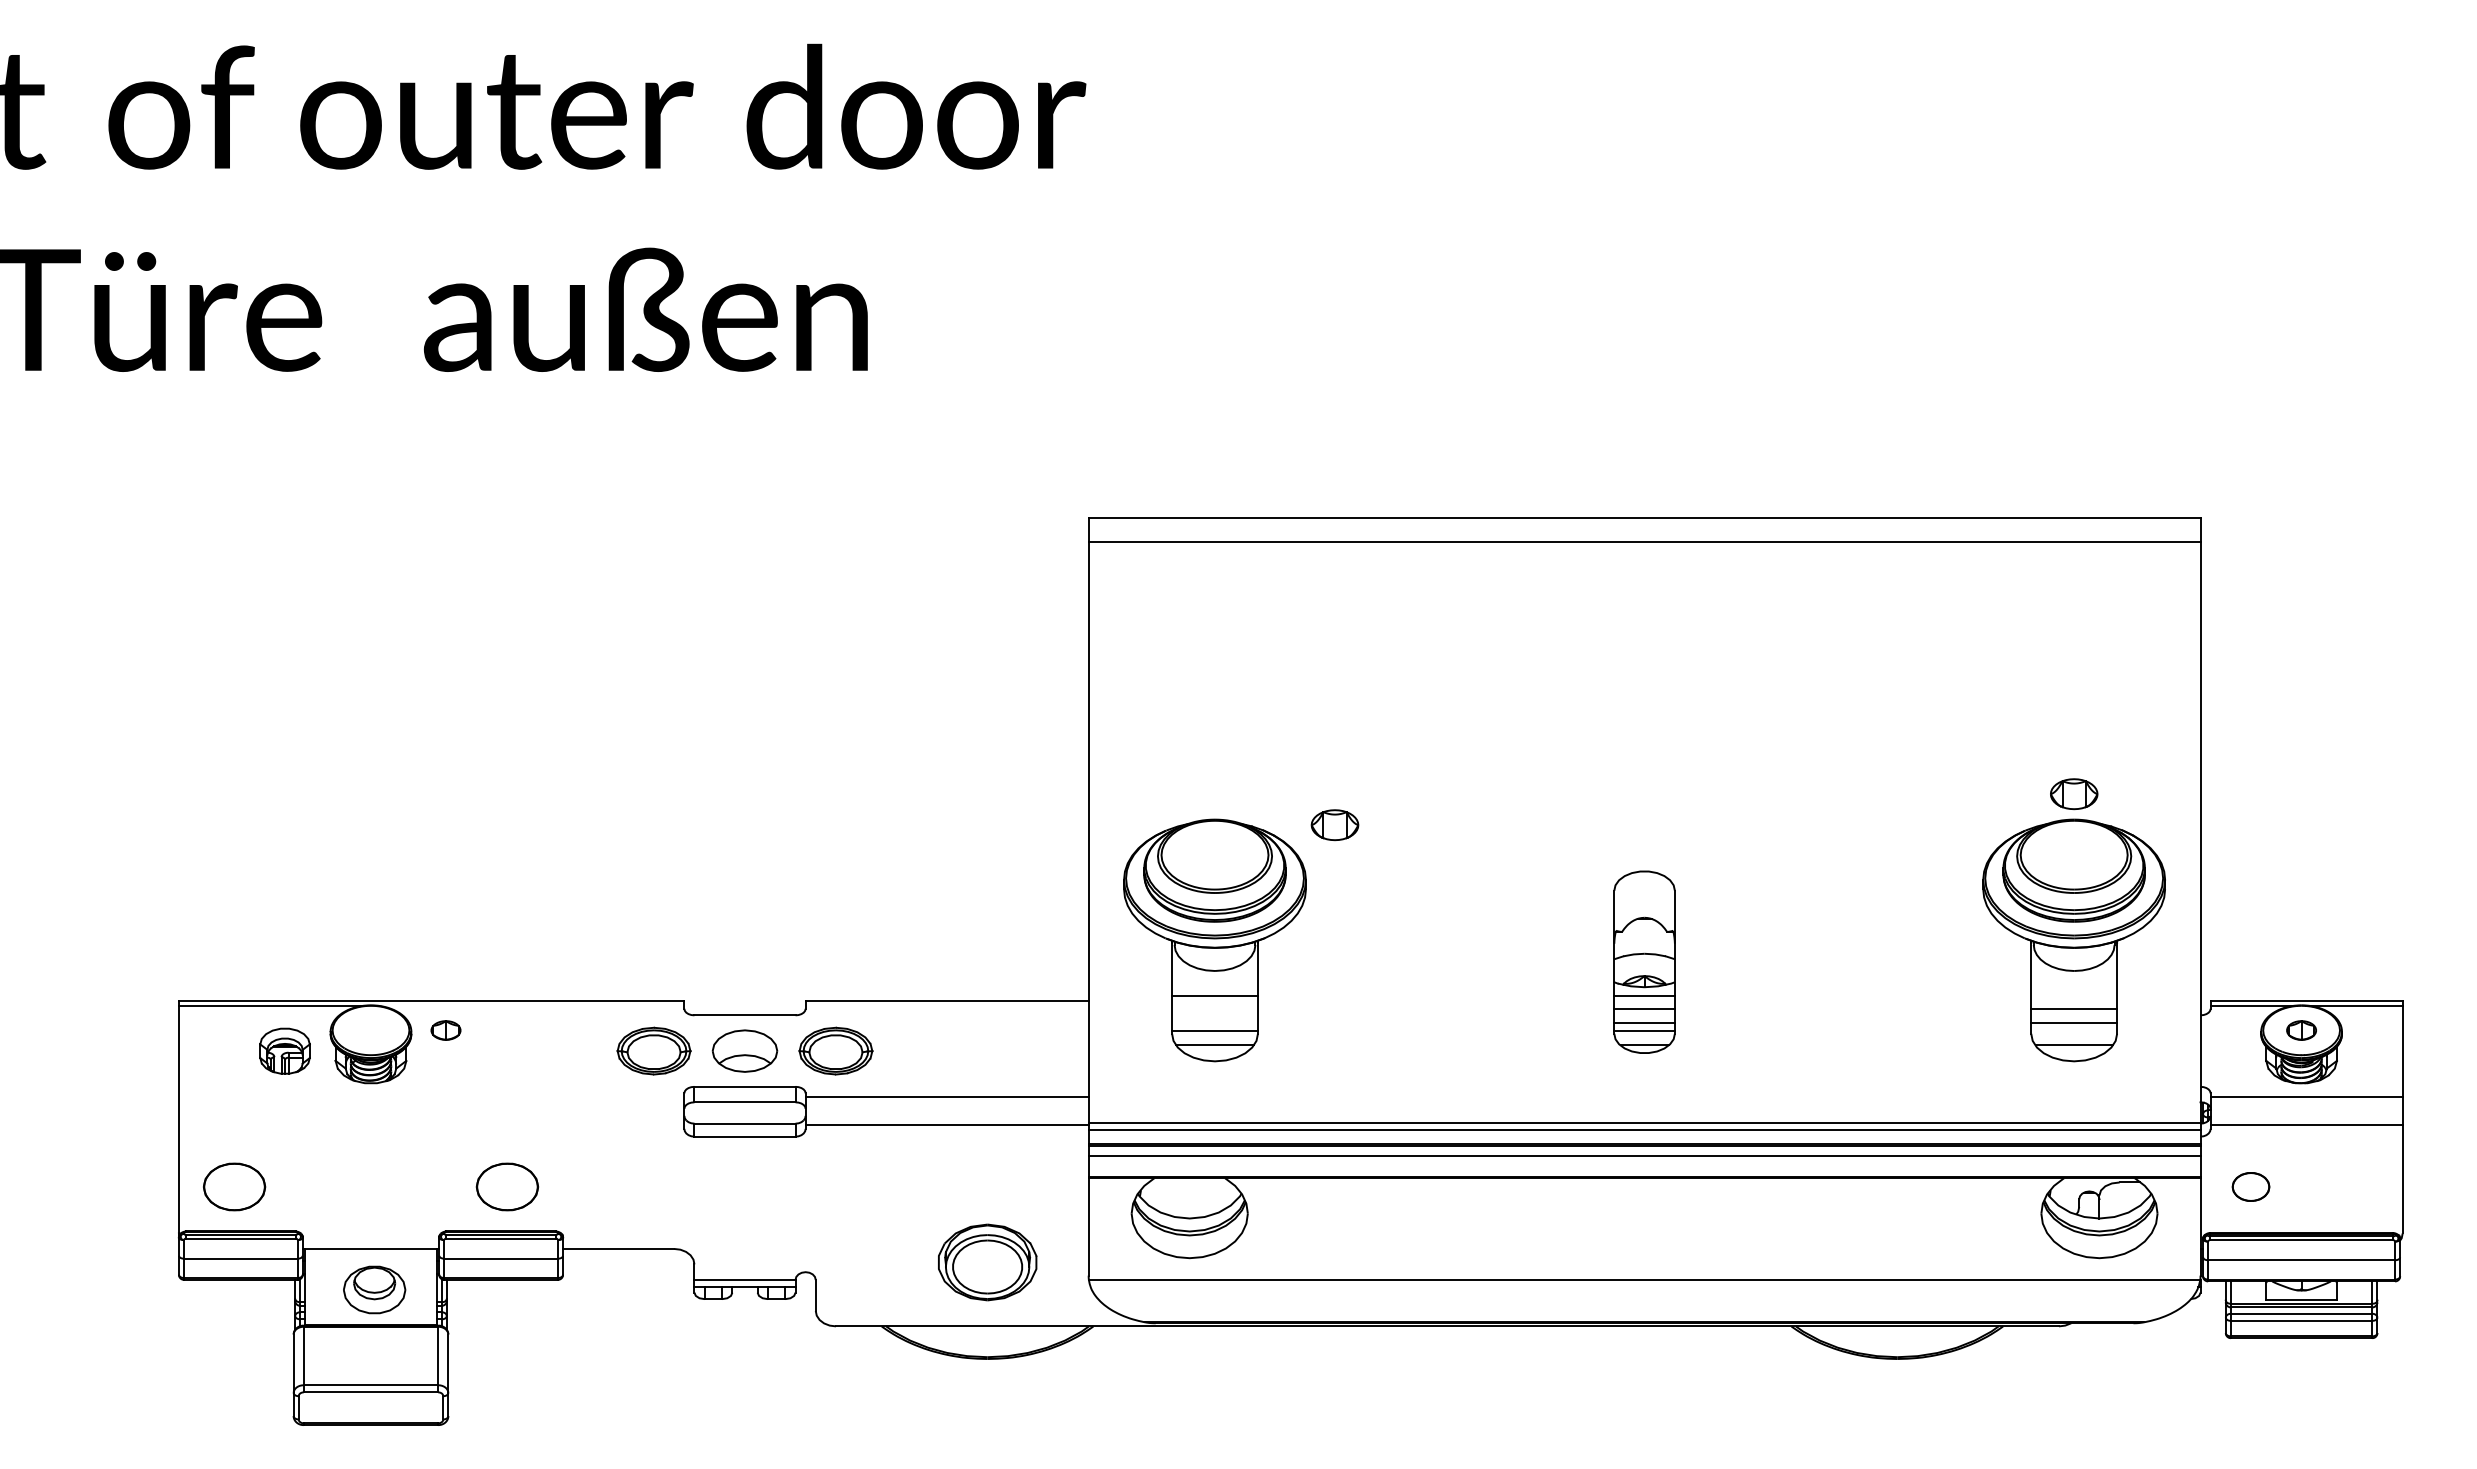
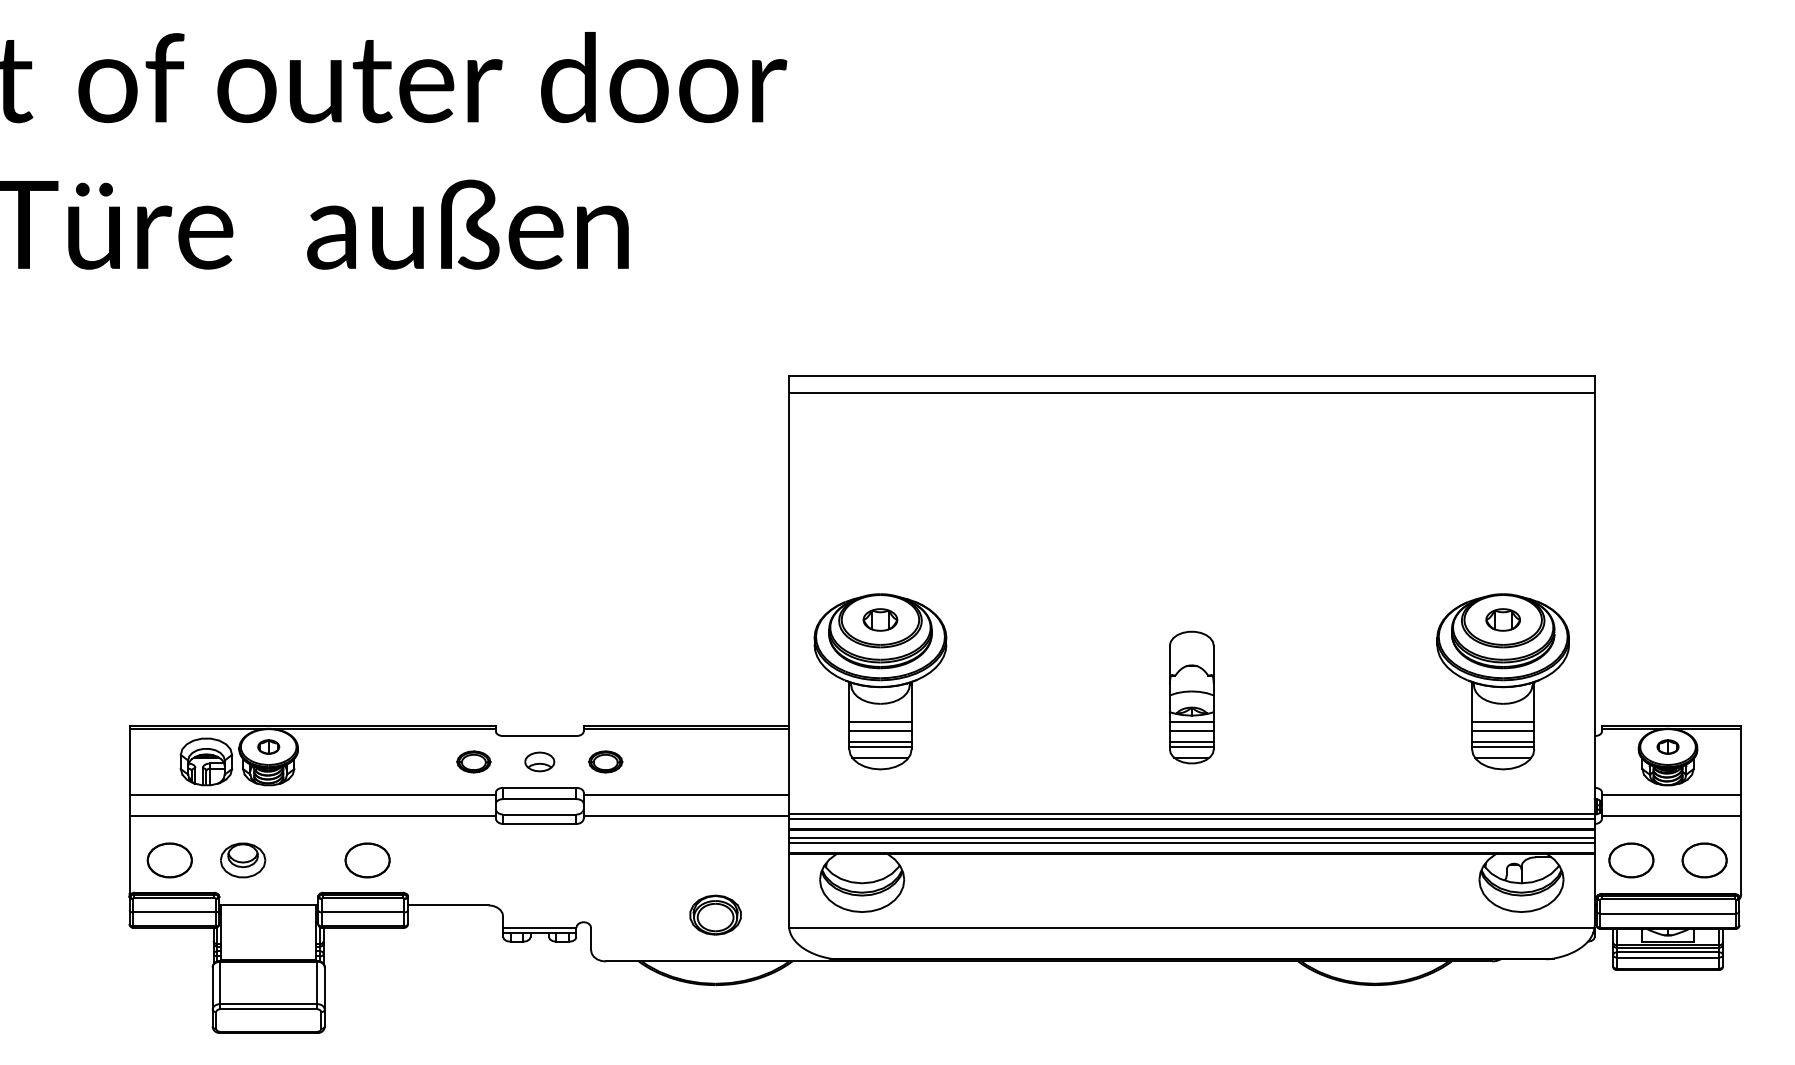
part: (2074, 794) -> (1503, 620), moved
part: (1334, 825) -> (880, 620), moved
line: (2074, 995) -> (1503, 721), added
line: (529, 1005) -> (383, 728), added
line: (946, 1005) -> (685, 728), added
line: (1214, 1008) -> (880, 731), added
line: (1214, 1022) -> (880, 741), added
part: (445, 1030) -> (268, 747), moved
line: (2074, 1031) -> (1503, 747), added
part: (653, 1050) -> (473, 761), size x0.62
part: (744, 1050) -> (539, 761), size x0.62
part: (835, 1050) -> (605, 761), size x0.62
part: (284, 1051) -> (206, 762), size x1.43
line: (431, 1096) -> (312, 794), added
line: (431, 1125) -> (312, 815), added
line: (1644, 1163) -> (1191, 843), added
part: (2250, 1186) -> (1630, 860), size x1.67
part: (2351, 1186) -> (1704, 860), added
part: (987, 1262) -> (715, 915), size x0.71
part: (374, 1289) -> (243, 860), moved

